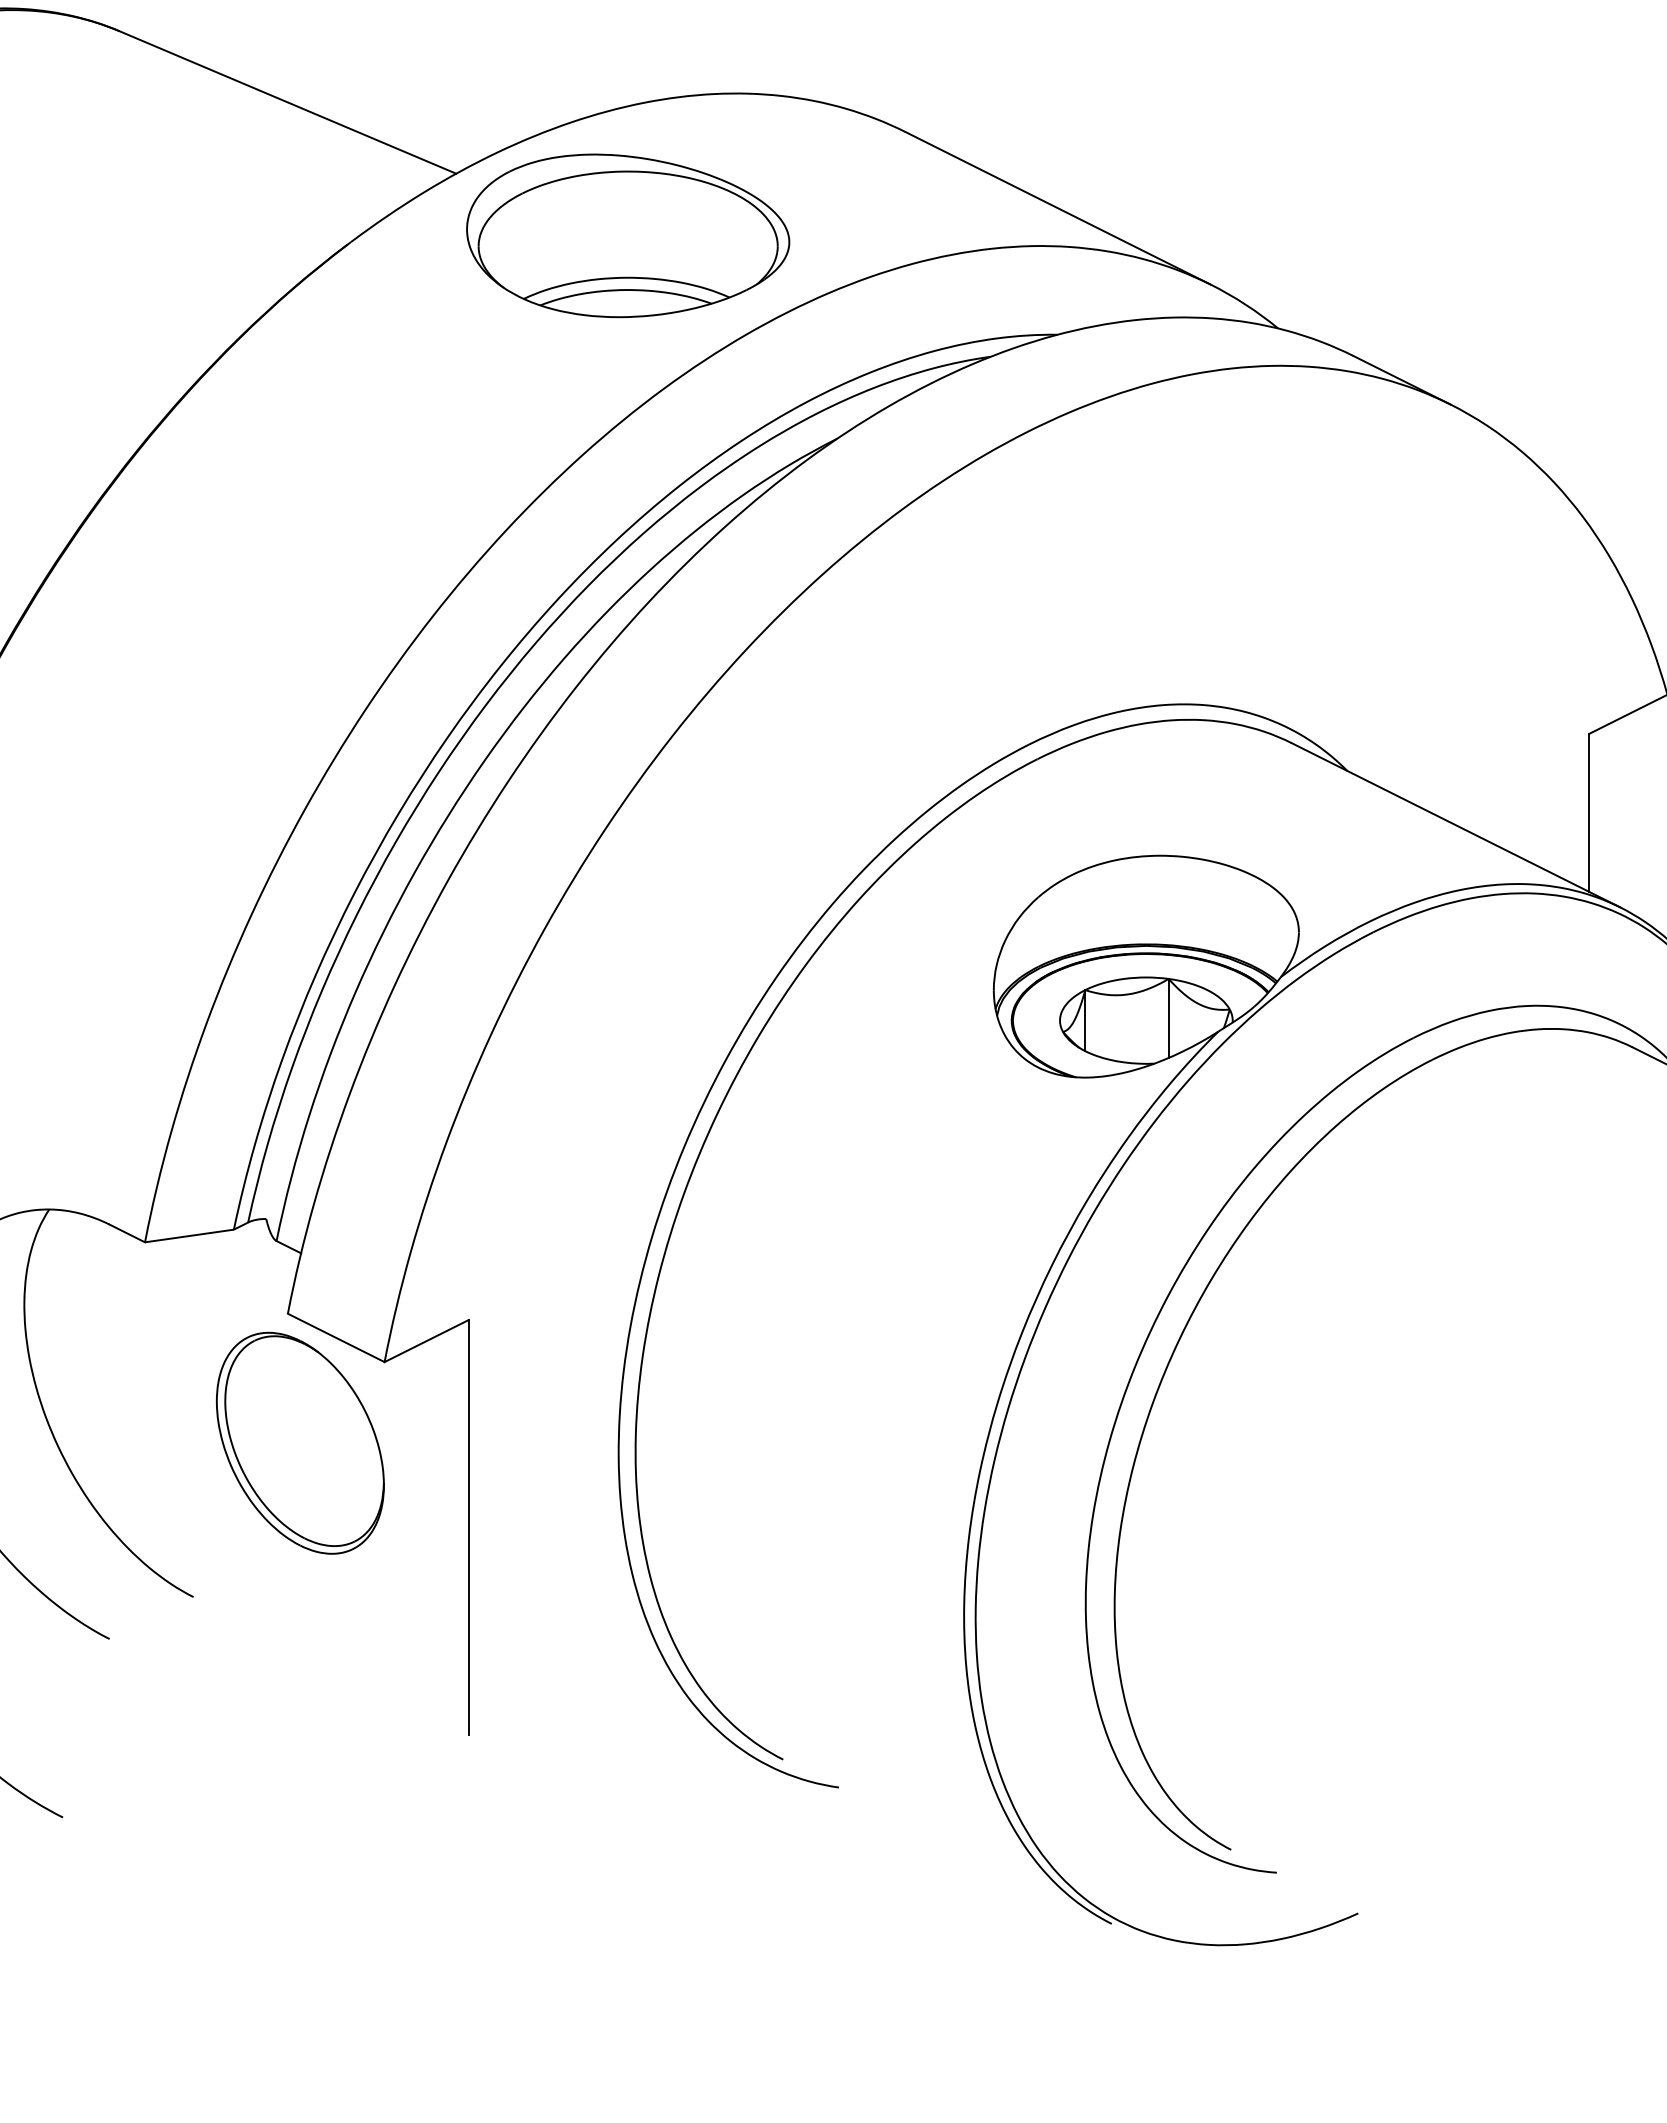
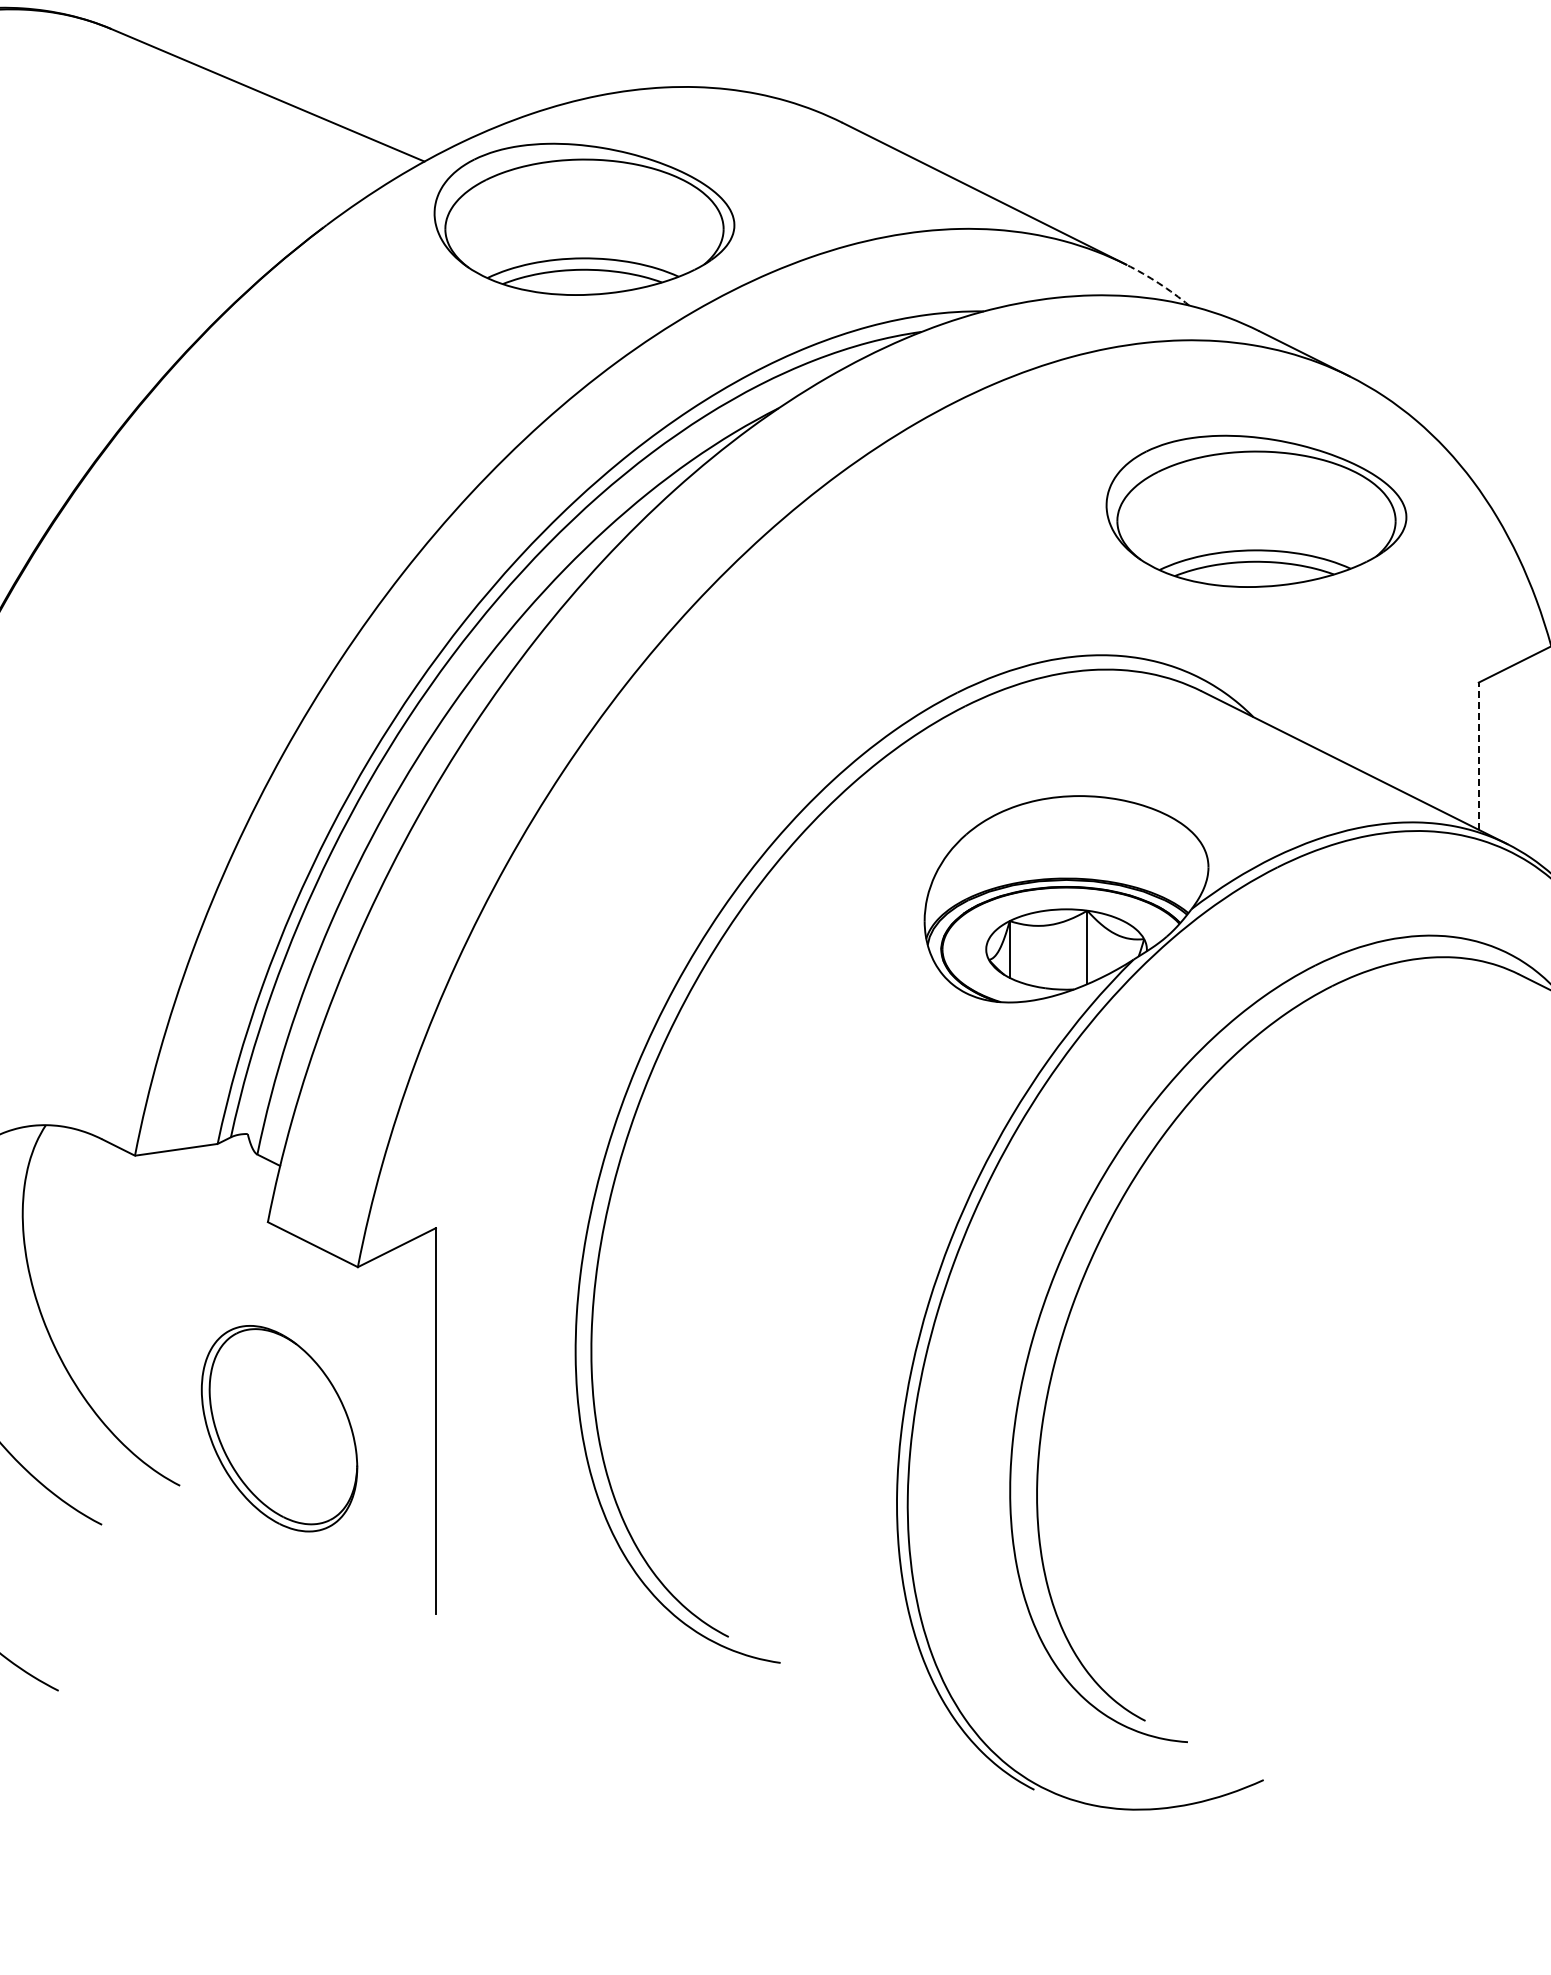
arc: (1245, 304) -> (1158, 283), solid -> dashed
part: (1350, 548) -> (1256, 510), added
line: (1589, 813) -> (1478, 756), solid -> dashed
part: (300, 1443) -> (279, 1428), moved

